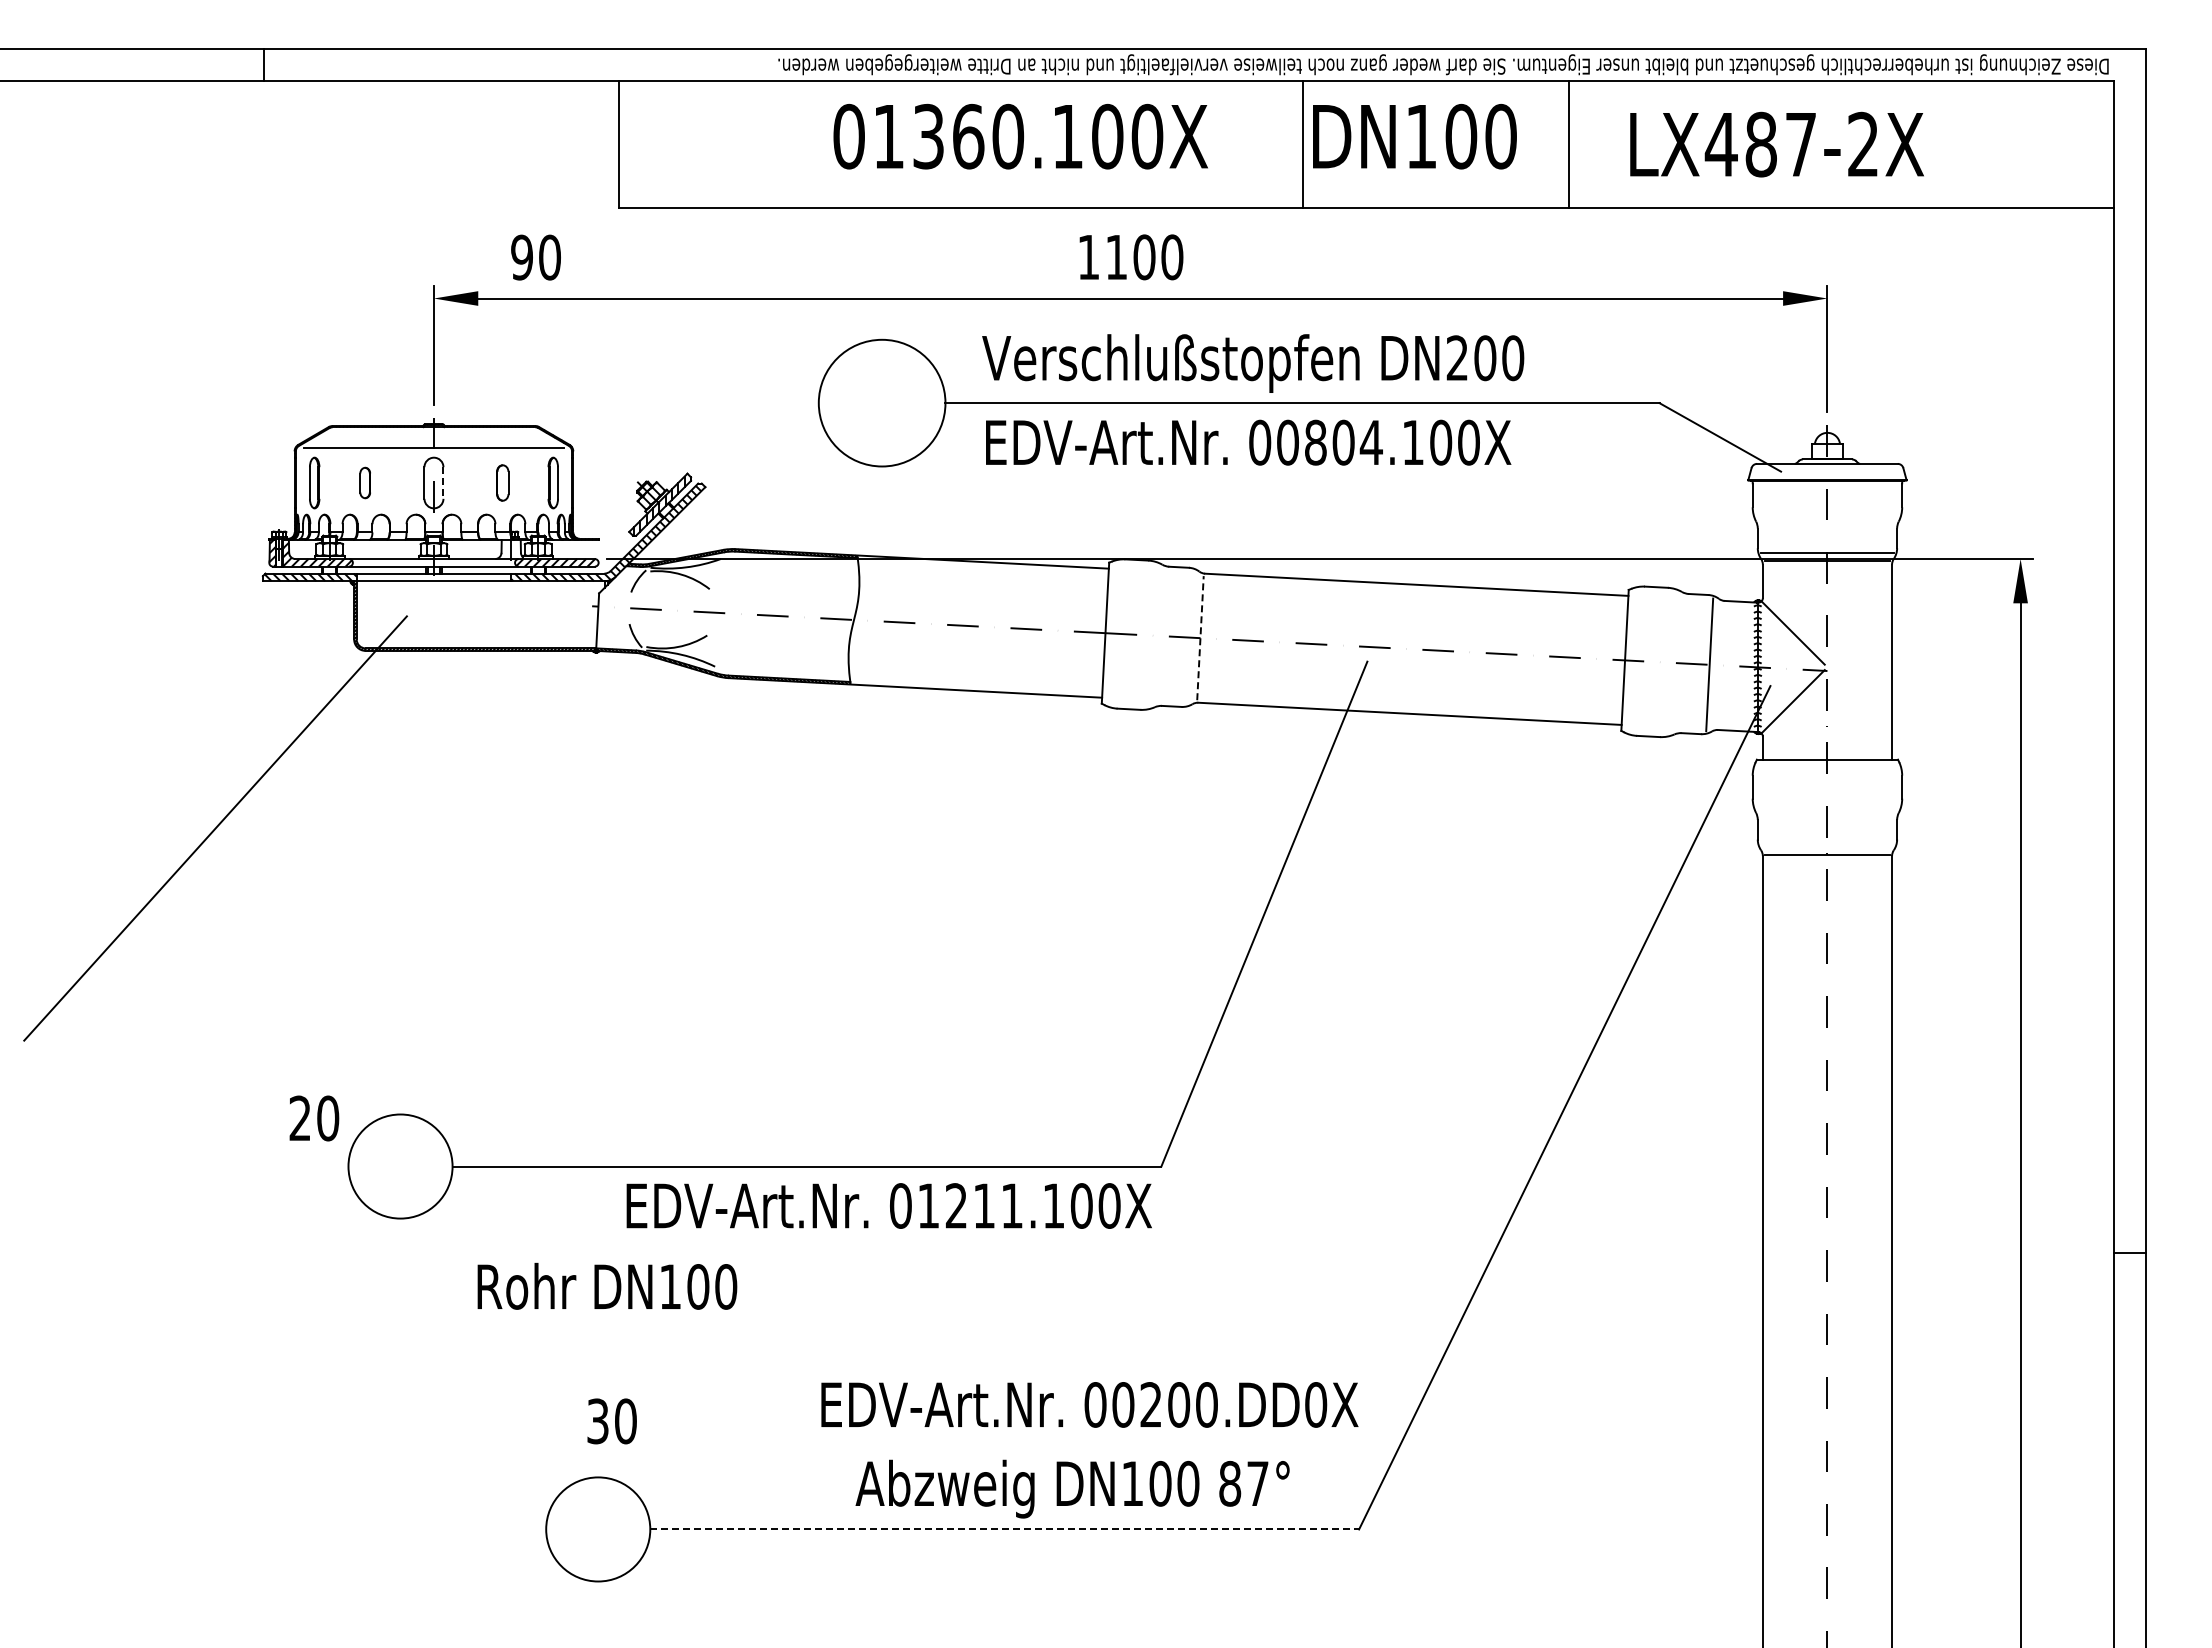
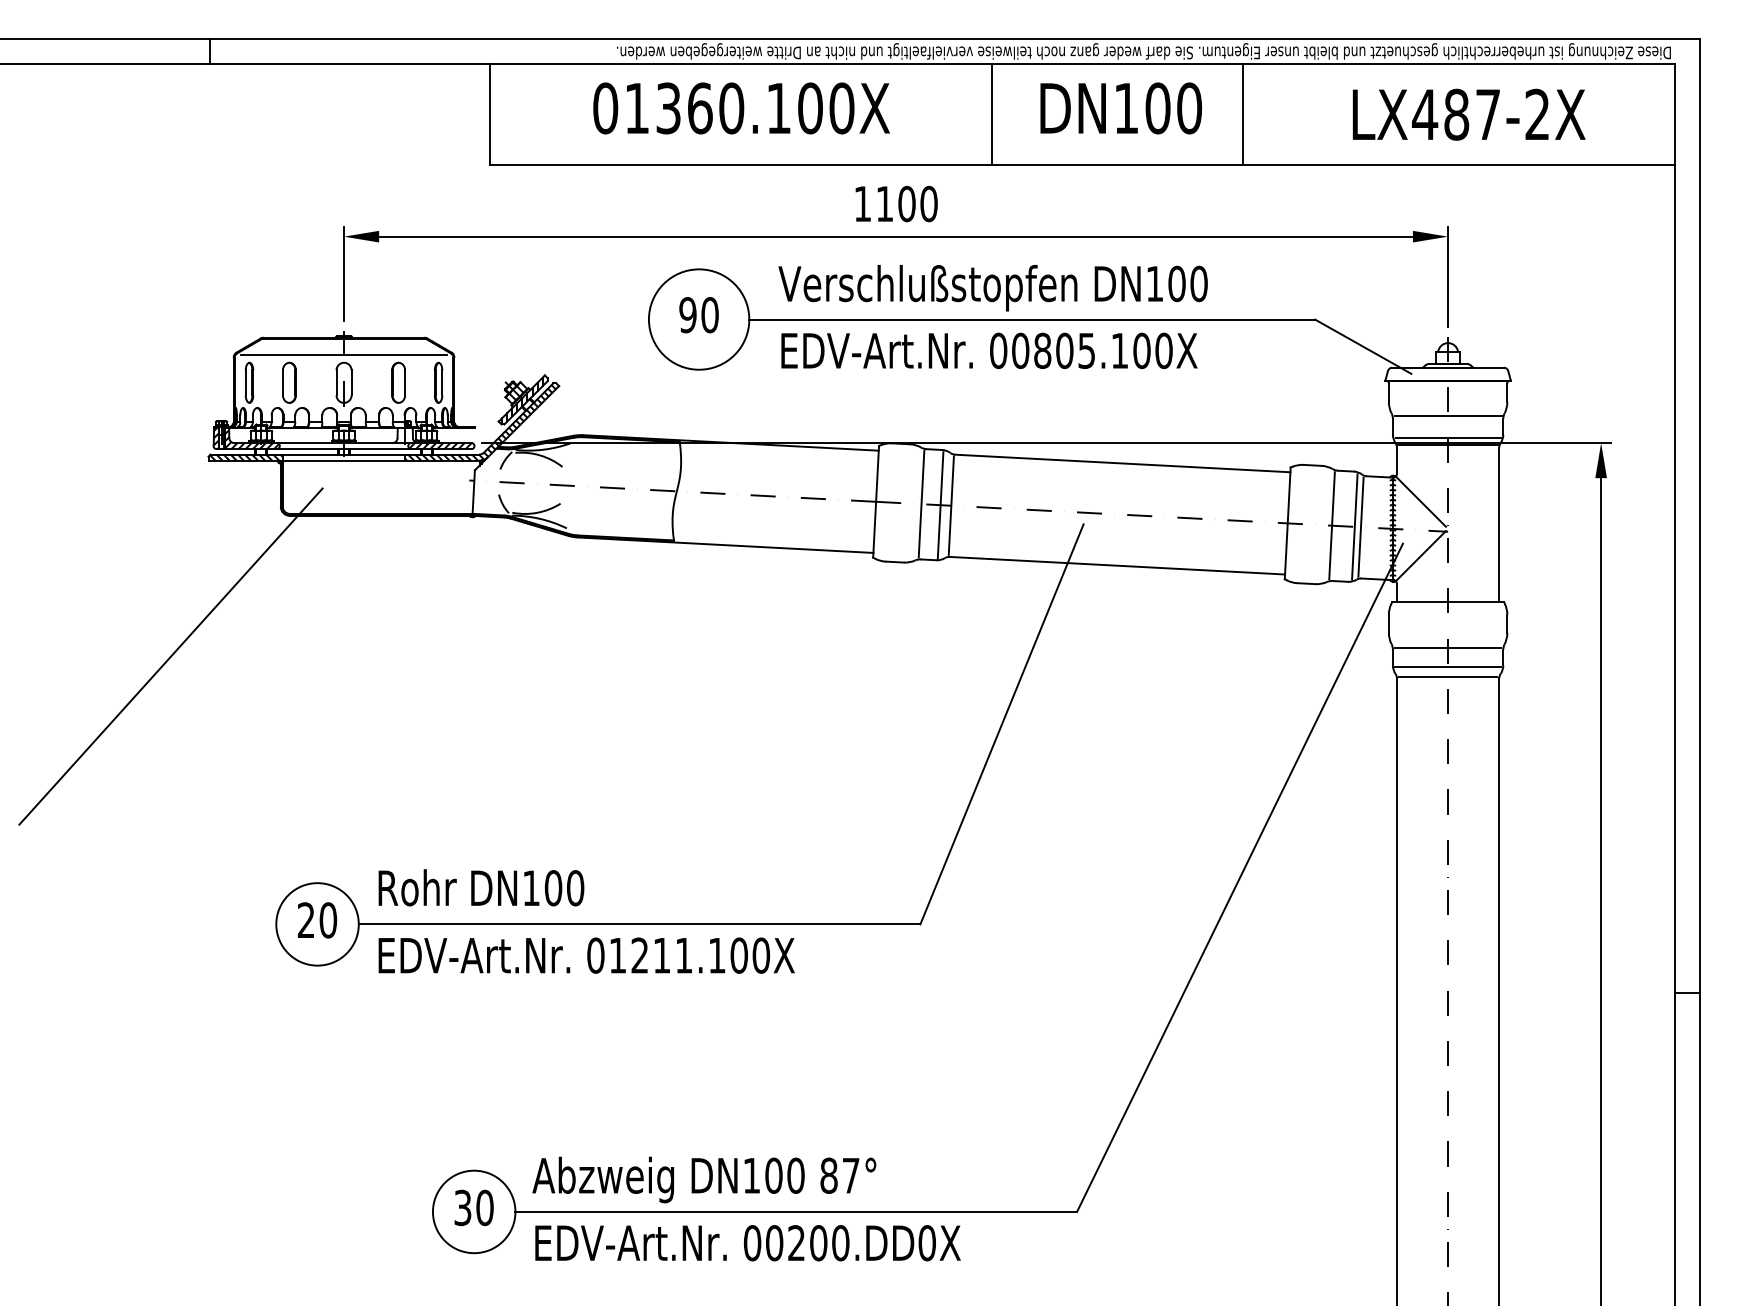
text: (1020, 136) -> (741, 108), moved
line: (1302, 144) -> (991, 114), moved
text: (1776, 144) -> (1468, 114), moved
text: (535, 257) -> (698, 315), moved
text: (1456, 357) -> (1154, 283), DN200 -> DN100
text: (1370, 442) -> (1086, 350), 00804.100X -> 00805.100X
part: (365, 482) -> (289, 382), size x1.67
part: (502, 482) -> (398, 382), size x1.43
line: (443, 483) -> (351, 383), dashed -> solid
line: (1827, 524) -> (1448, 415), added
line: (1162, 635) -> (921, 503), added
line: (1186, 637) -> (940, 505), added
line: (1200, 637) -> (951, 505), dashed -> solid
line: (1680, 662) -> (1331, 525), added
line: (1717, 664) -> (1360, 526), added
line: (1827, 817) -> (1448, 647), added
line: (1826, 841) -> (1447, 666), added
text: (314, 1118) -> (317, 920), moved
text: (888, 1205) -> (586, 955), moved
text: (607, 1285) -> (481, 887), moved
text: (1089, 1404) -> (747, 1242), moved
text: (611, 1421) -> (473, 1208), moved
text: (1072, 1488) -> (704, 1179), moved
line: (1005, 1529) -> (796, 1211), dashed -> solid

